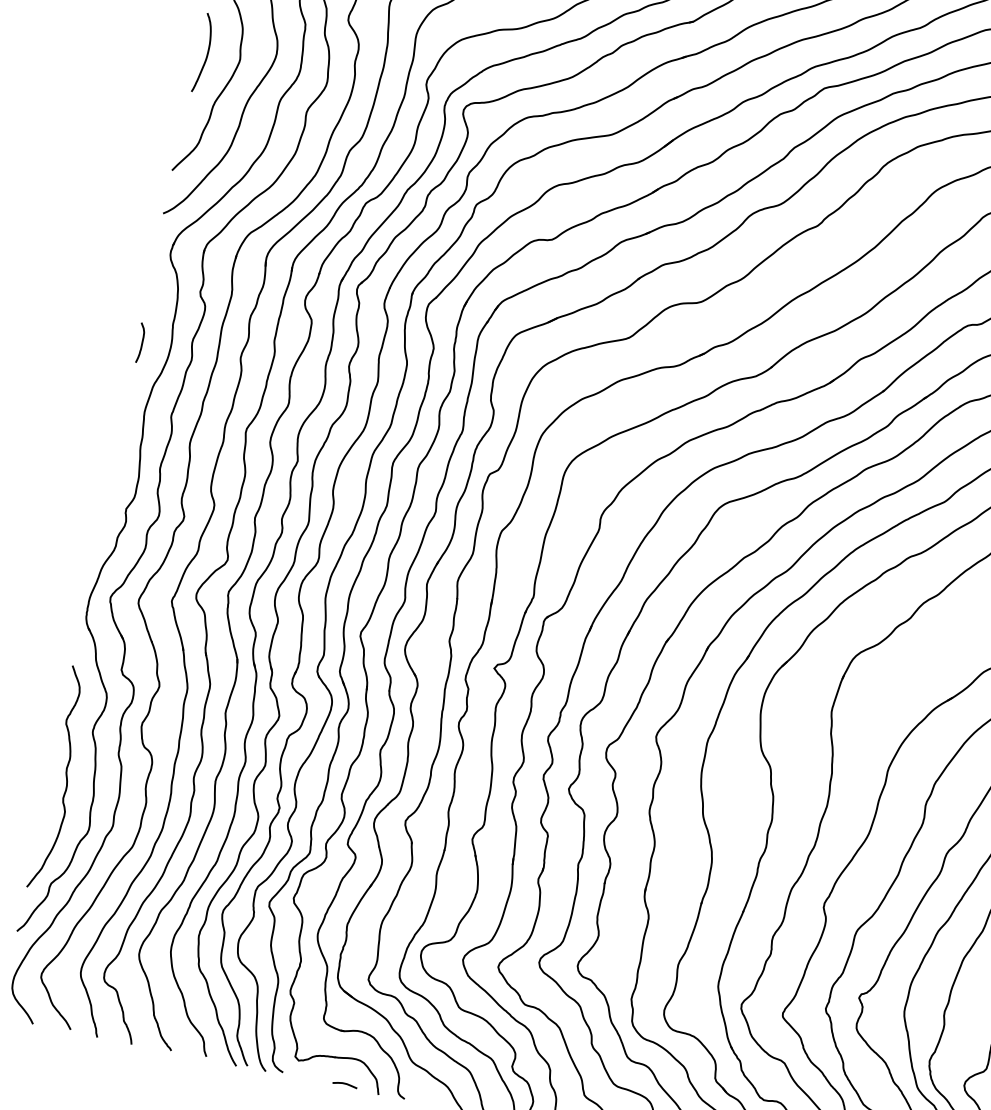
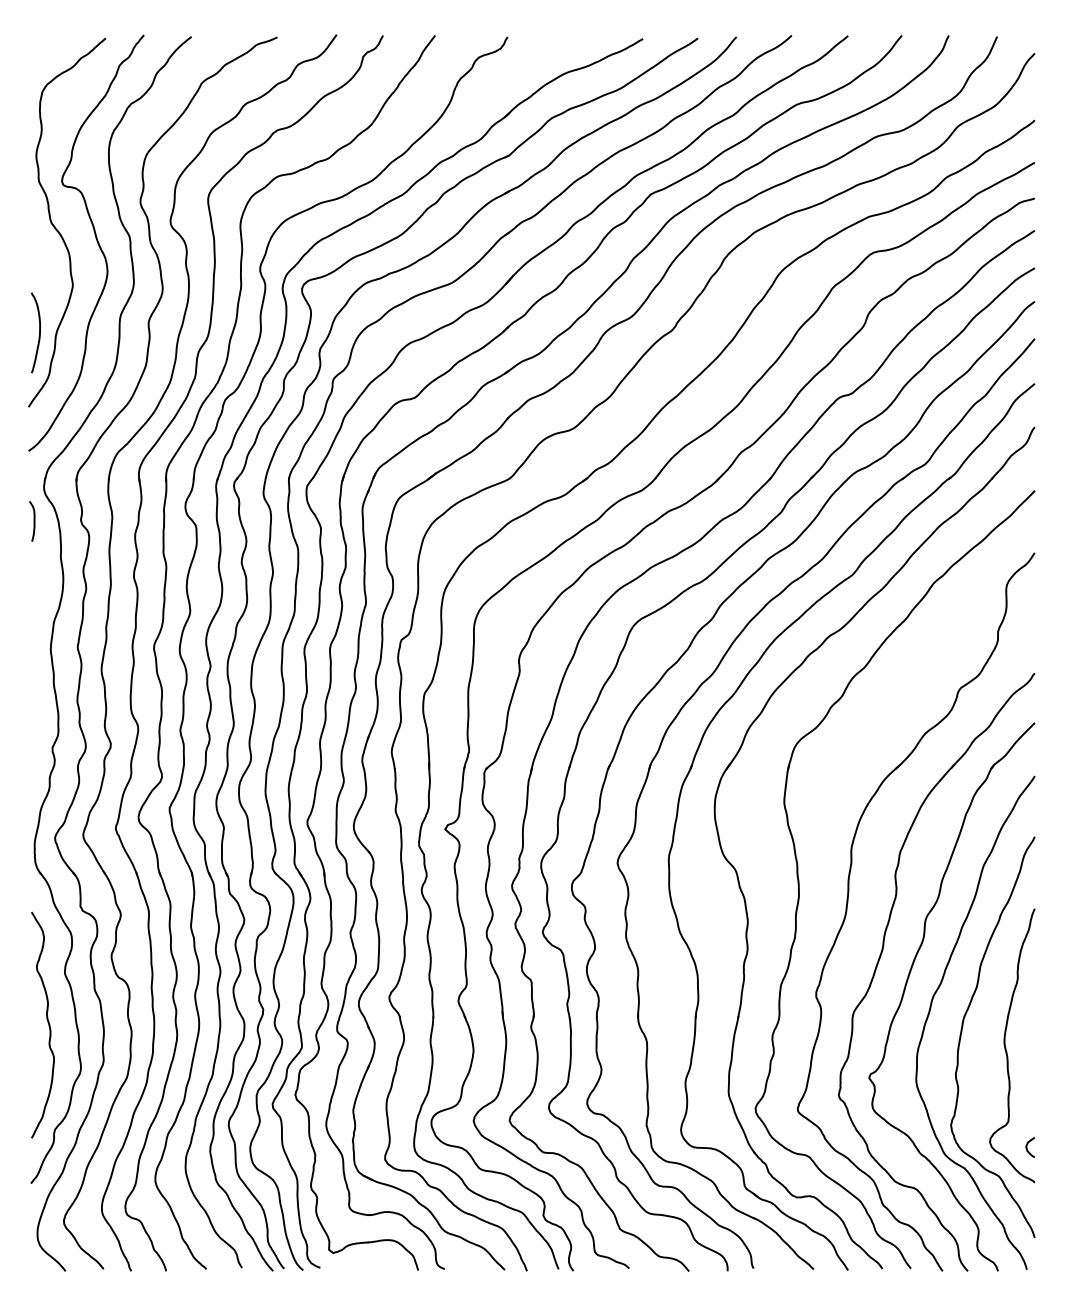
curve: (207, 53) -> (39, 332), moved
curve: (141, 343) -> (33, 521), moved
curve: (345, 1084) -> (383, 1267), removed

